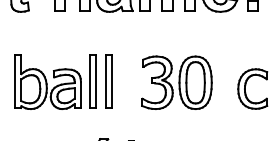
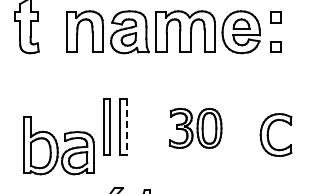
part: (47, 81) -> (58, 145), moved
line: (112, 81) -> (127, 127), solid -> dashed
part: (176, 82) -> (195, 128), size x0.7

